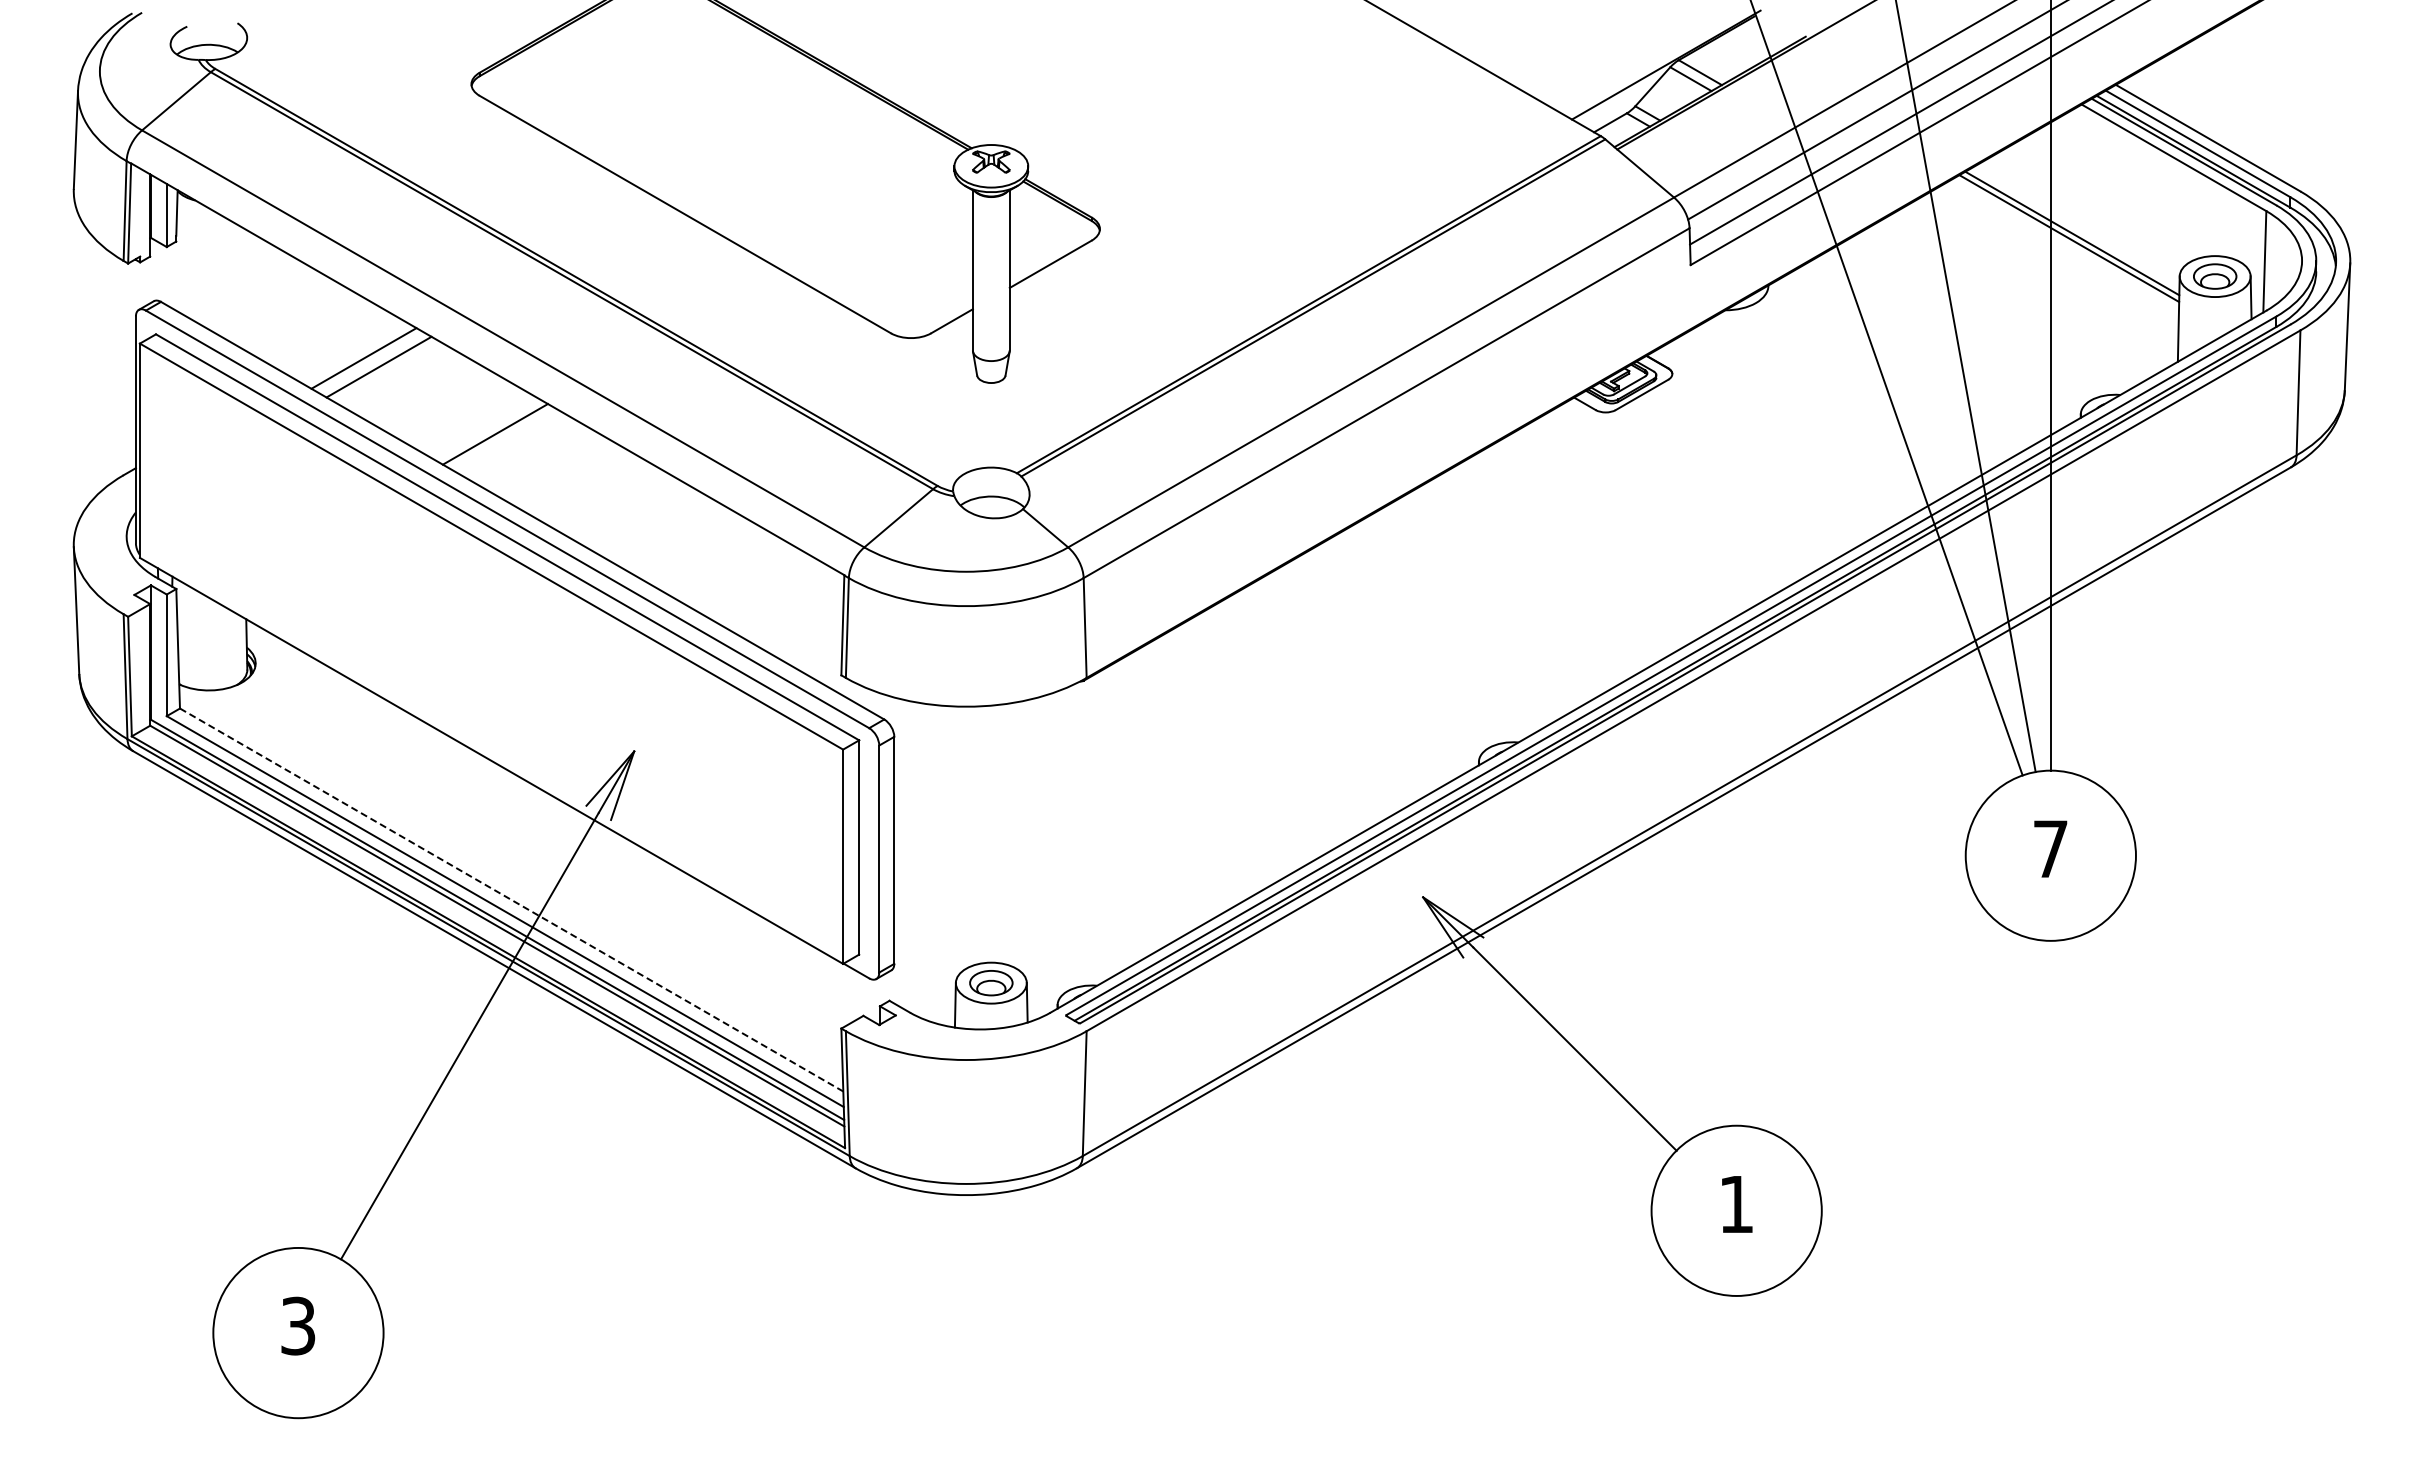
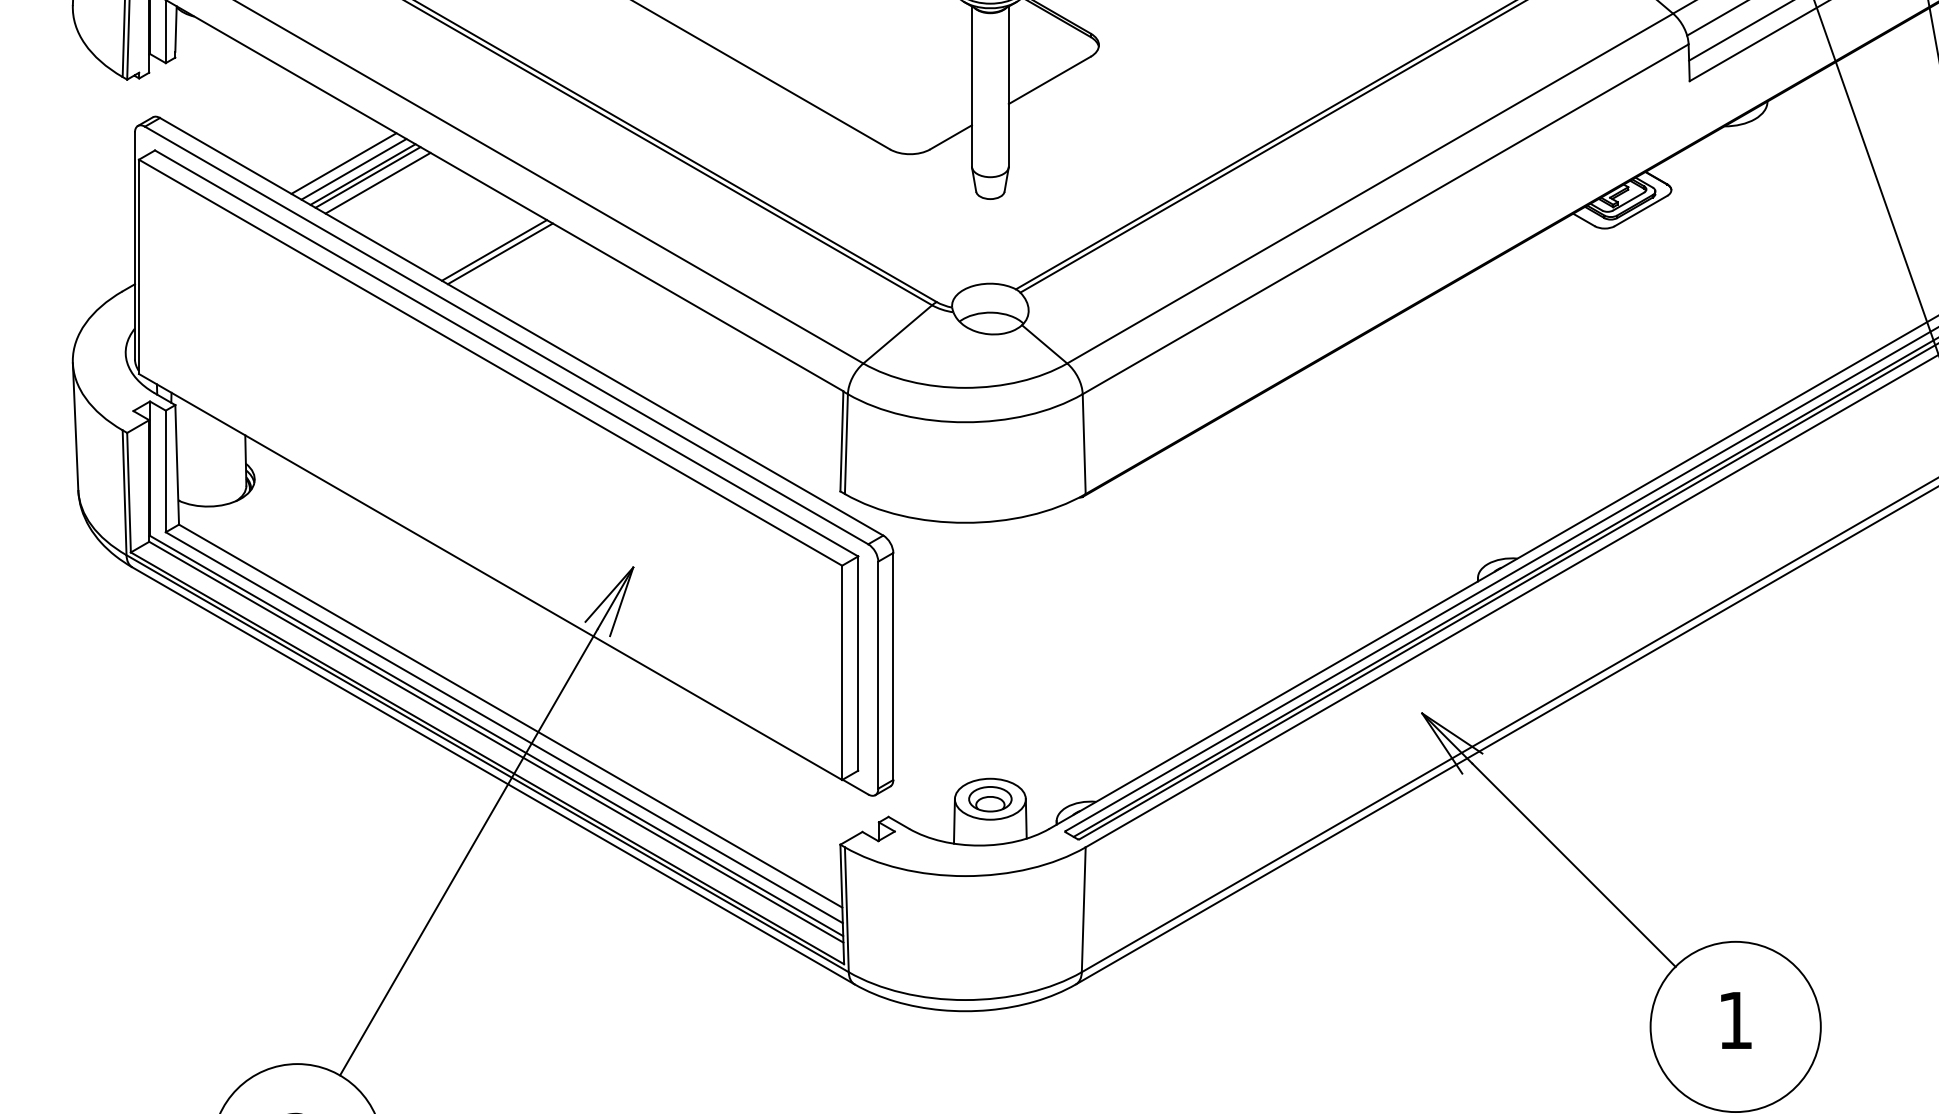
line: (344, 347) -> (343, 163), added
line: (354, 352) -> (353, 168), added
line: (368, 361) -> (367, 177), added
line: (500, 437) -> (499, 253), added
line: (511, 900) -> (510, 716), dashed -> solid

